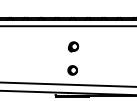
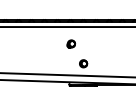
part: (72, 46) -> (70, 43), moved

